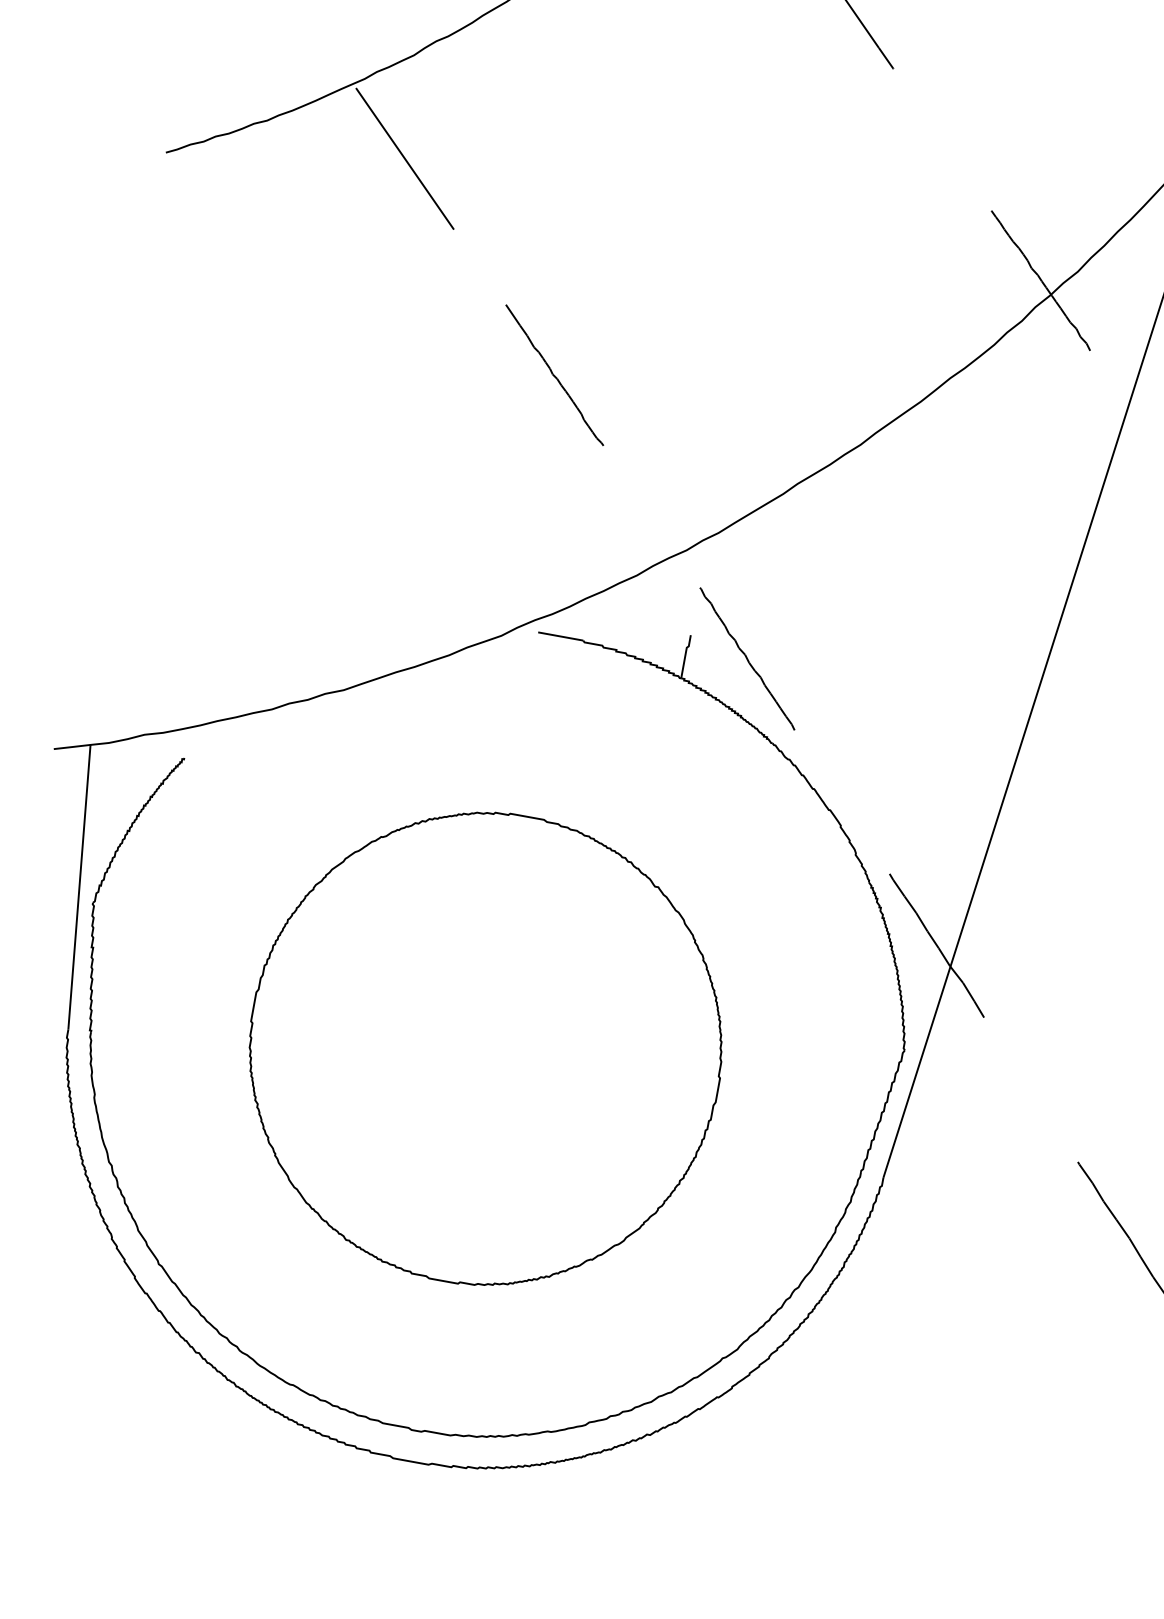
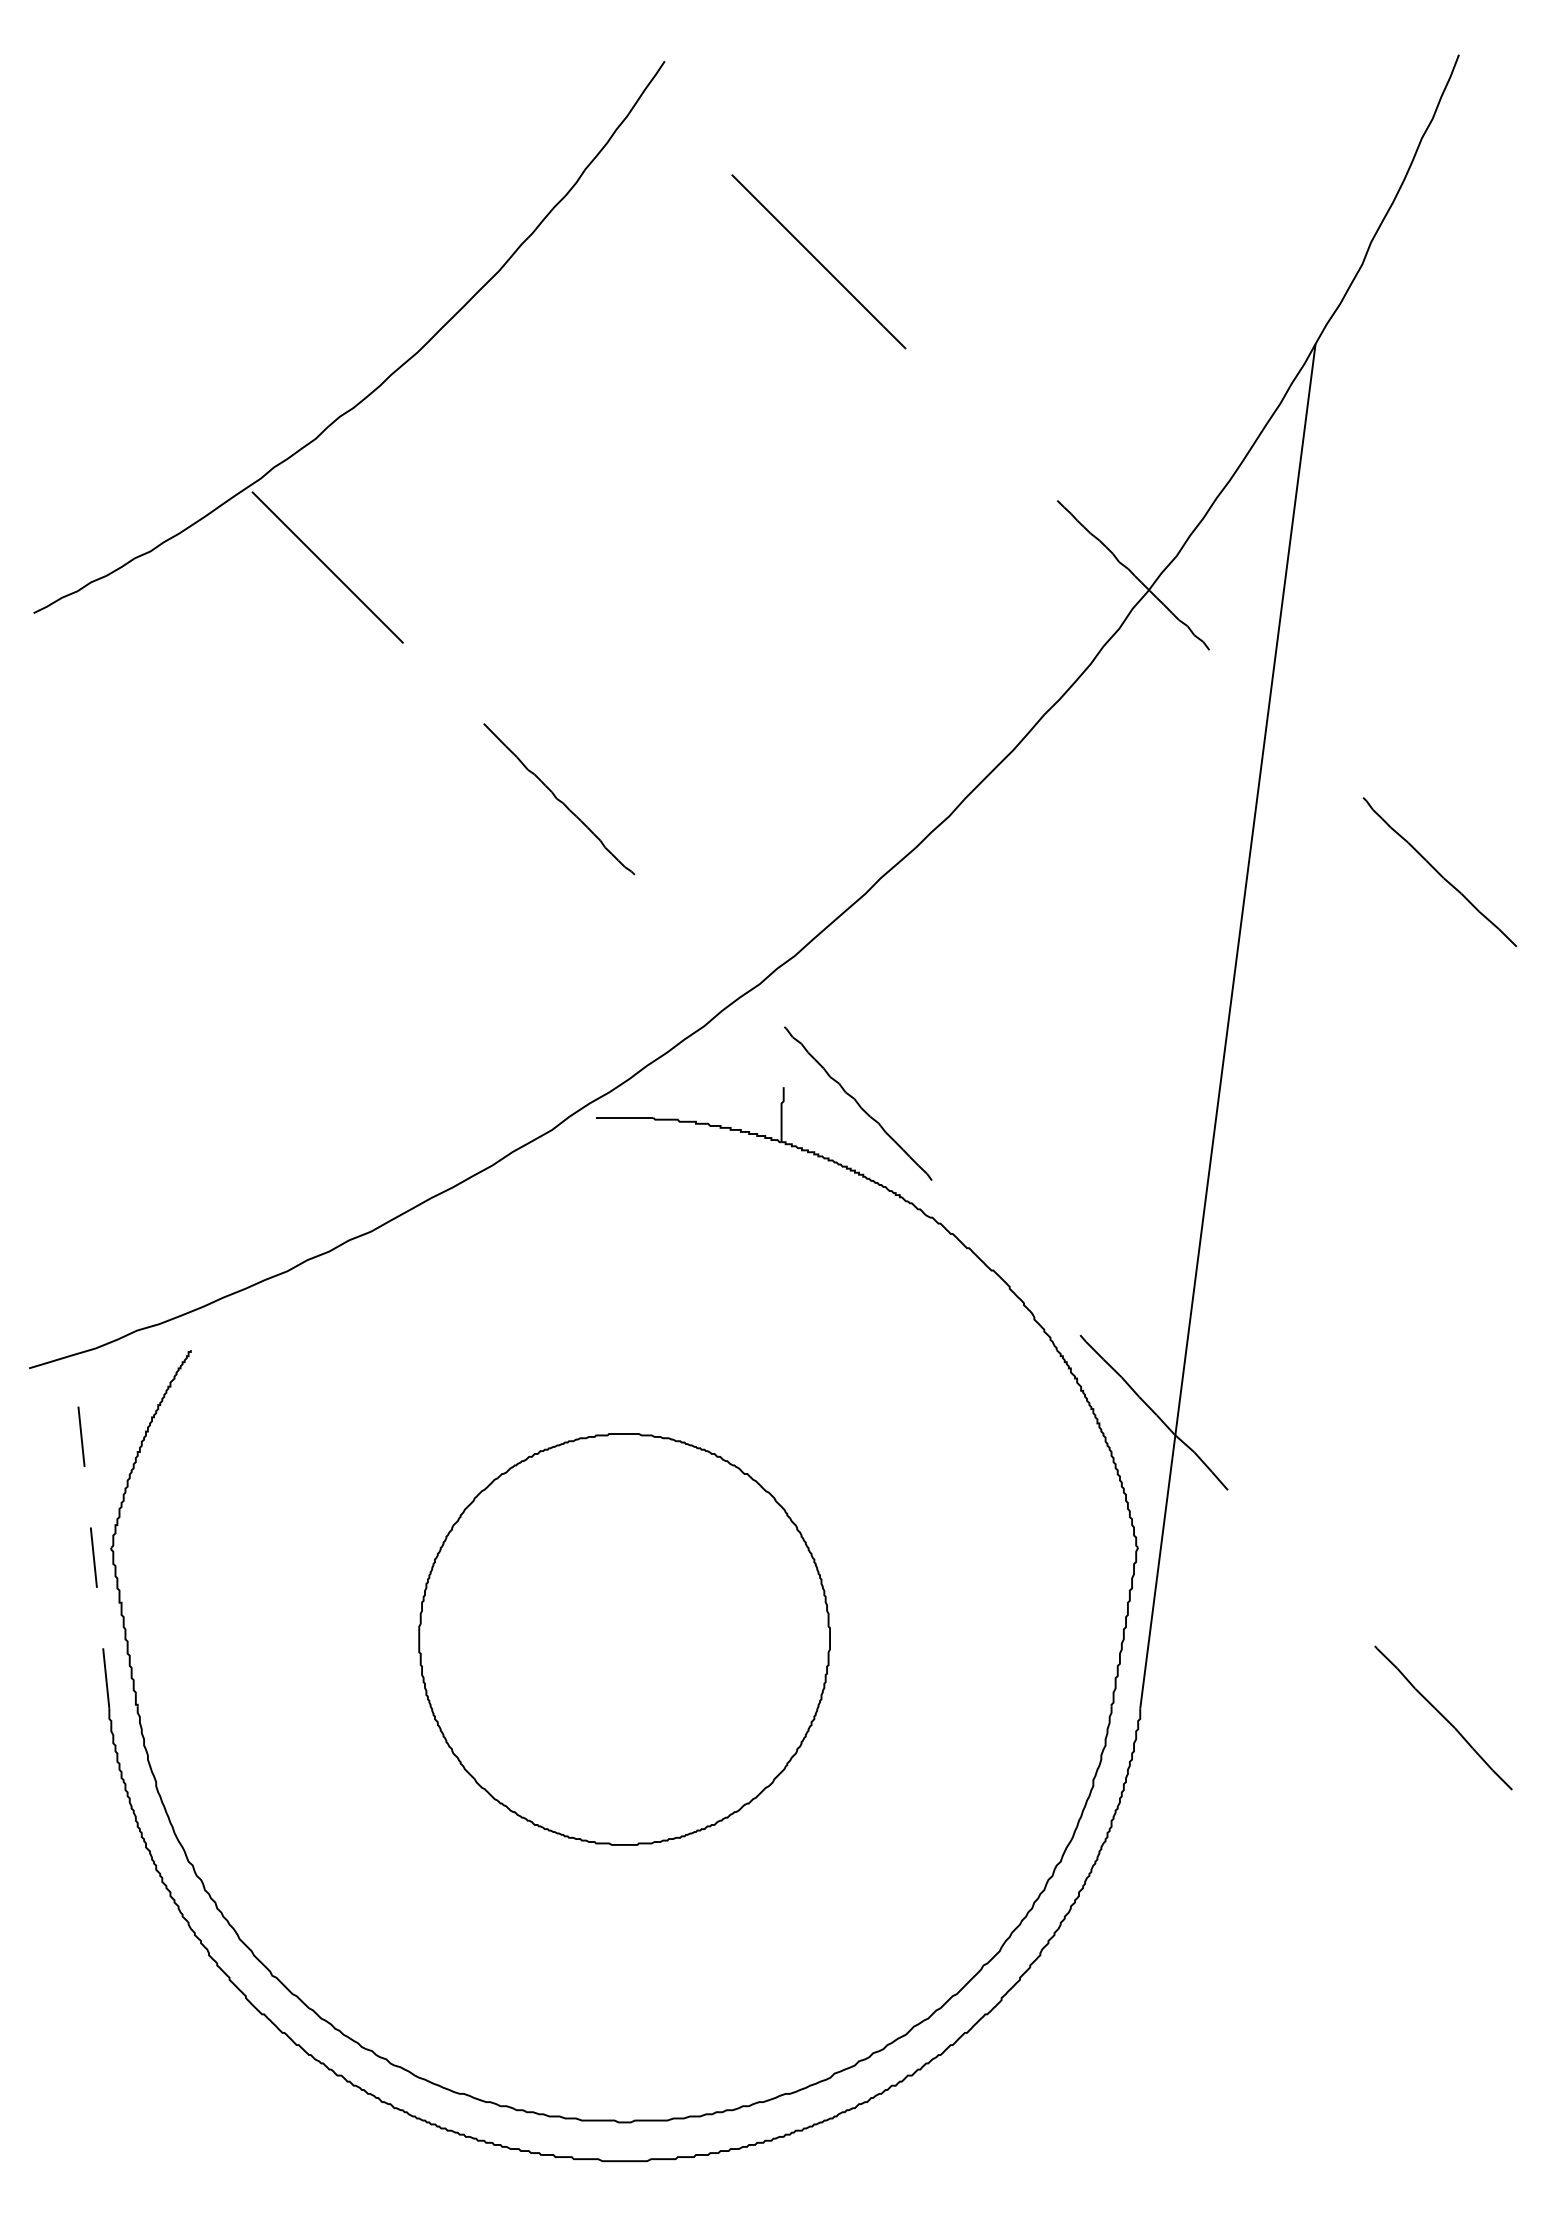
line: (79, 887) -> (91, 1531), solid -> dashed
part: (485, 1049) -> (624, 1639), size x0.7

